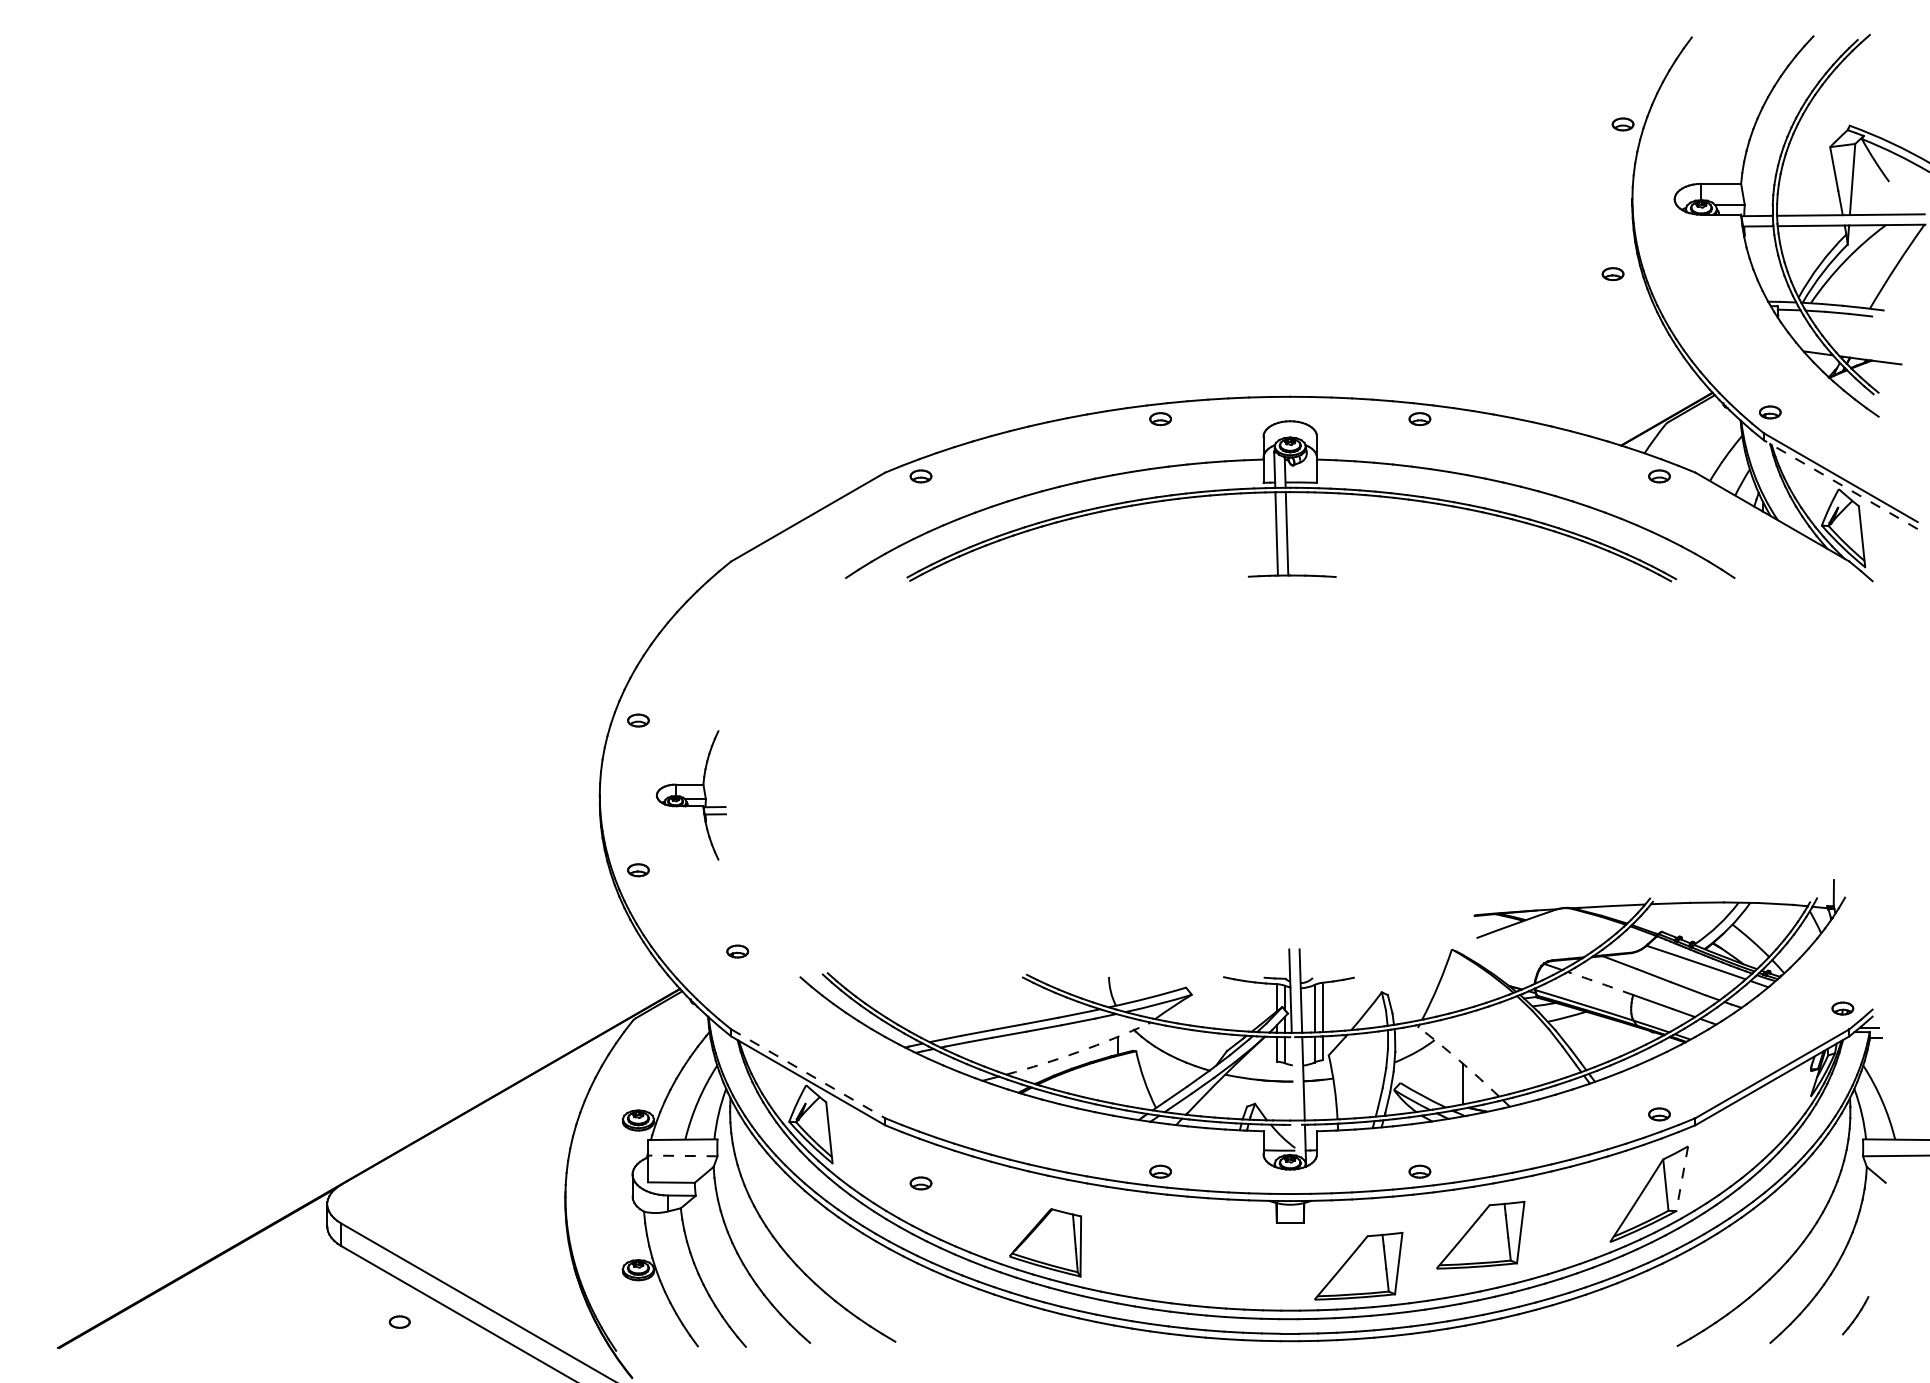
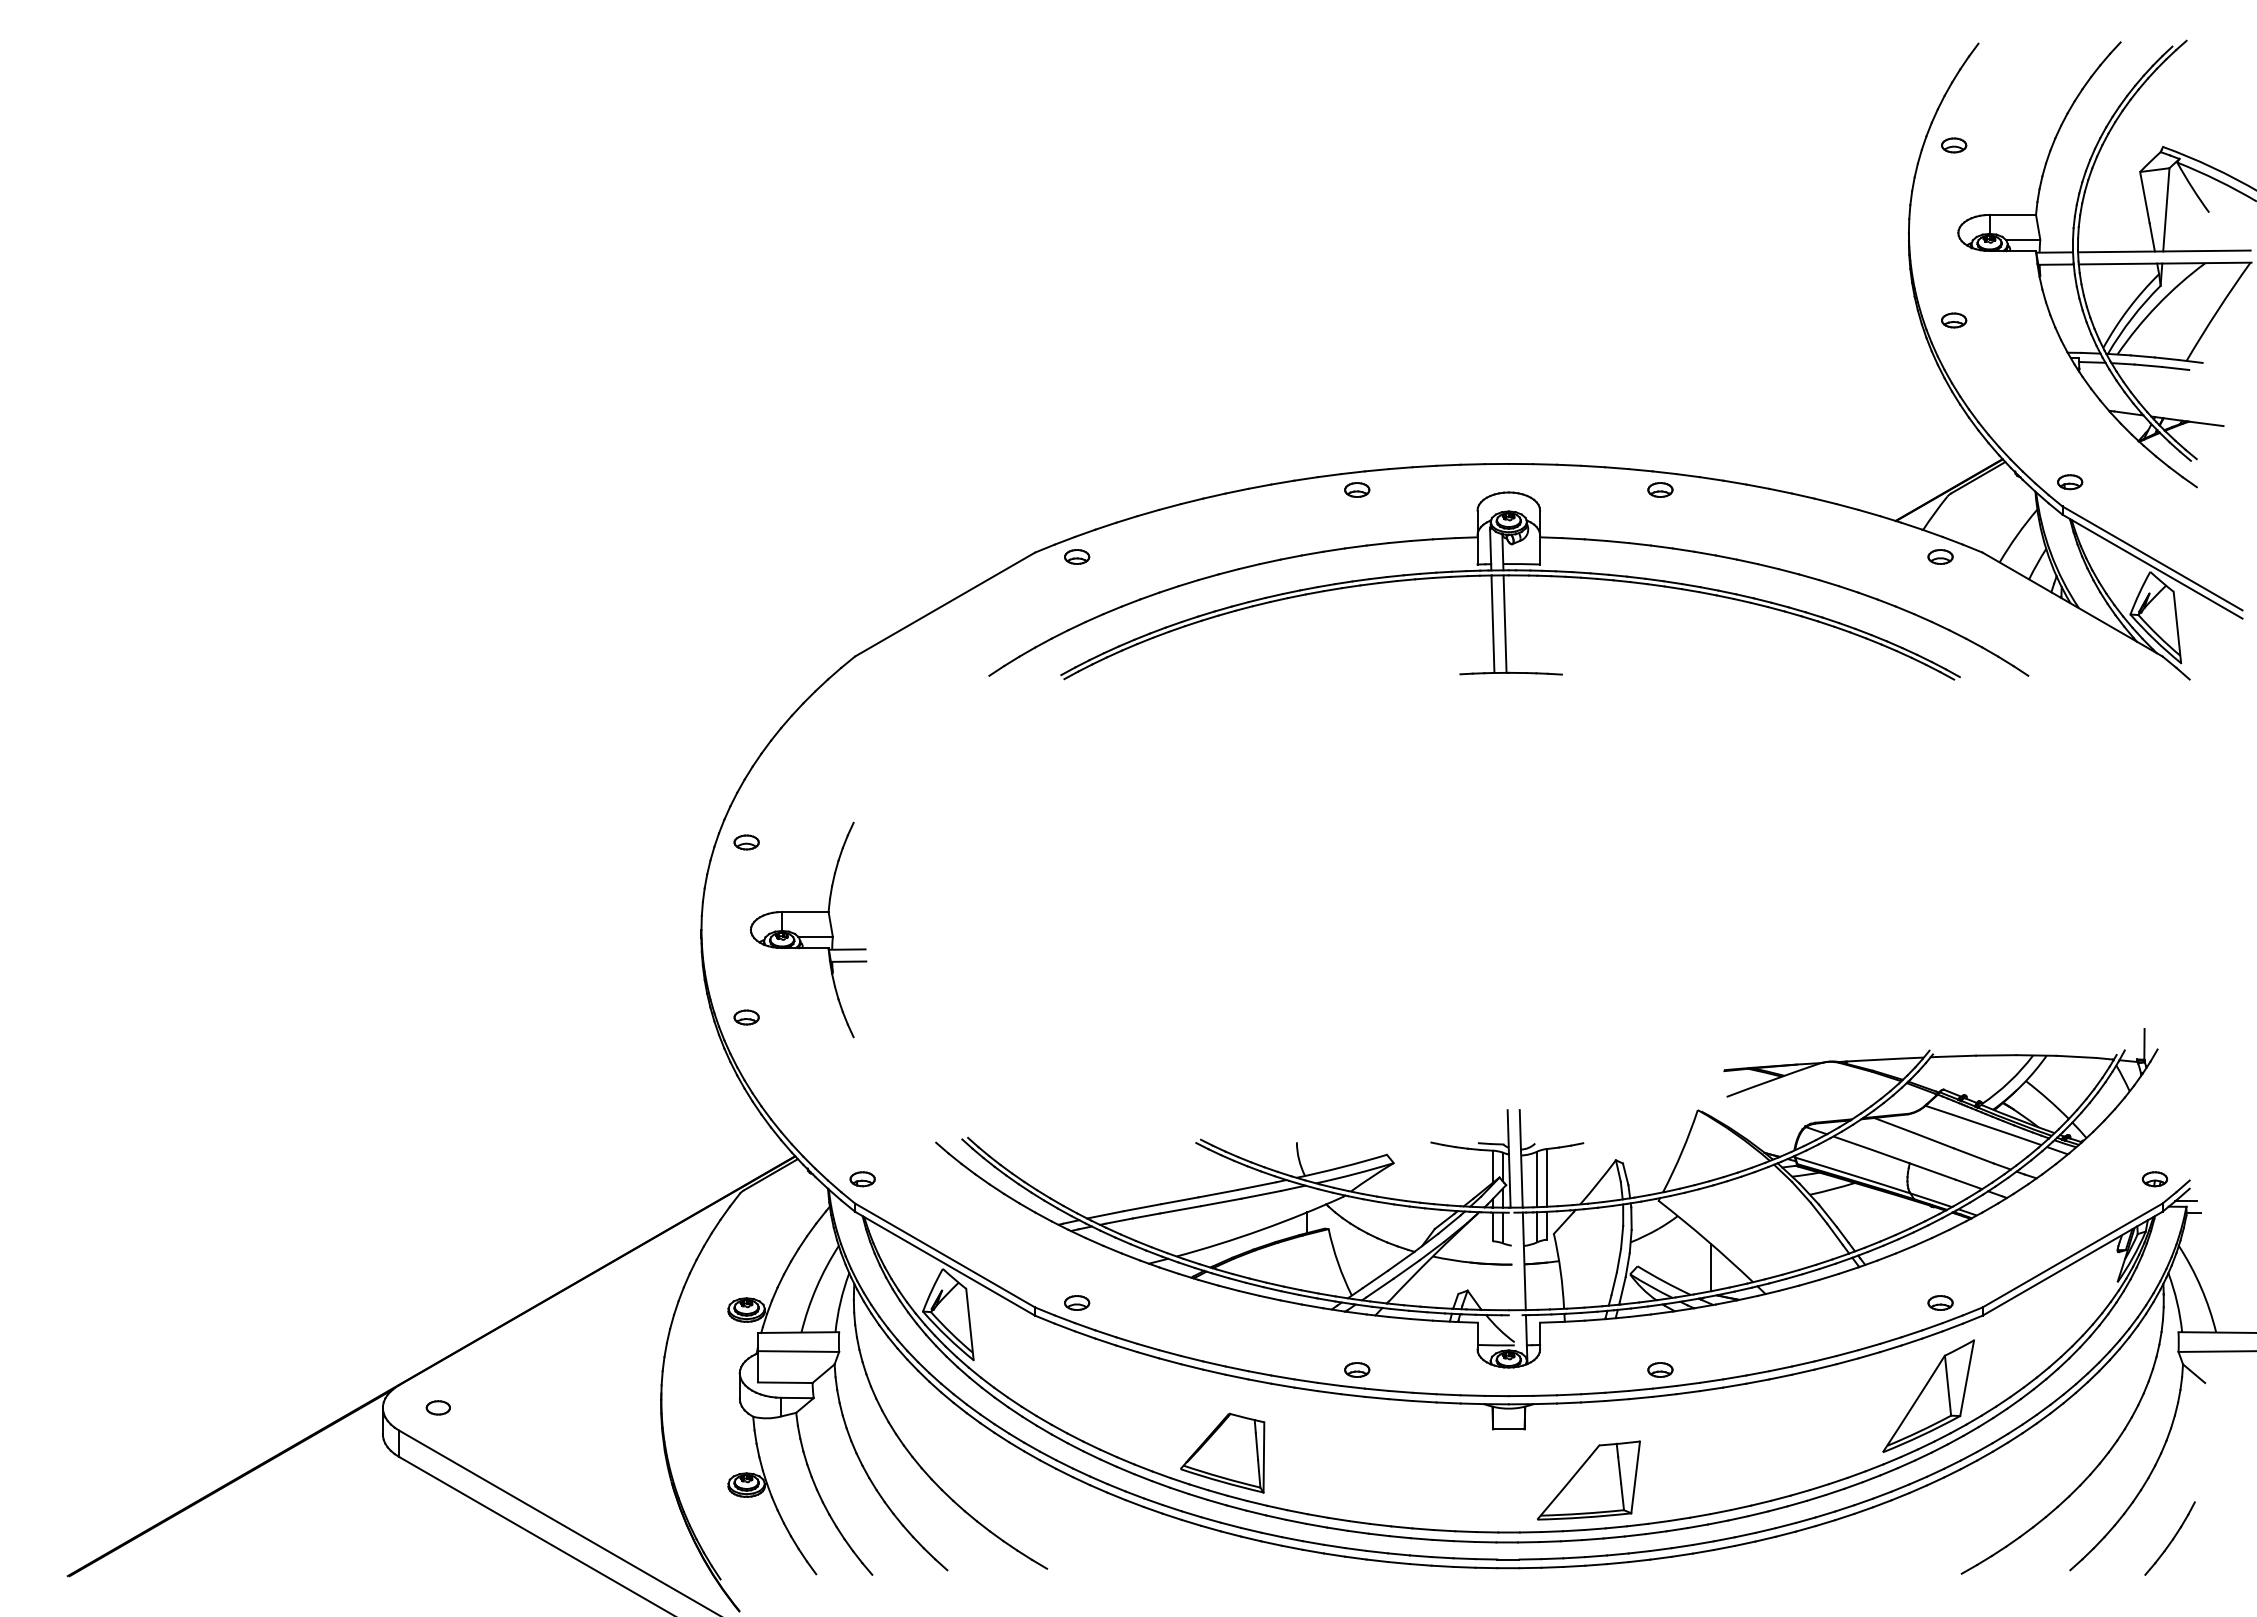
part: (1622, 124) -> (1953, 145), moved
part: (1612, 274) -> (1953, 320), moved
line: (1840, 484) -> (2152, 566), dashed -> solid
part: (691, 795) -> (808, 930), size x1.43
part: (737, 951) -> (862, 1179), moved
arc: (1600, 983) -> (1871, 1149), dashed -> solid
arc: (1078, 1051) -> (1261, 1229), dashed -> solid
arc: (1459, 1060) -> (1706, 1239), dashed -> solid
line: (808, 1073) -> (945, 1255), dashed -> solid
line: (682, 1155) -> (798, 1351), dashed -> solid
line: (1682, 1178) -> (1967, 1377), dashed -> solid
part: (920, 1183) -> (1076, 1303), moved
part: (1480, 1234) -> (1731, 1443), removed
part: (1855, 1315) -> (2169, 1538), size x1.67
part: (399, 1321) -> (438, 1407), moved

